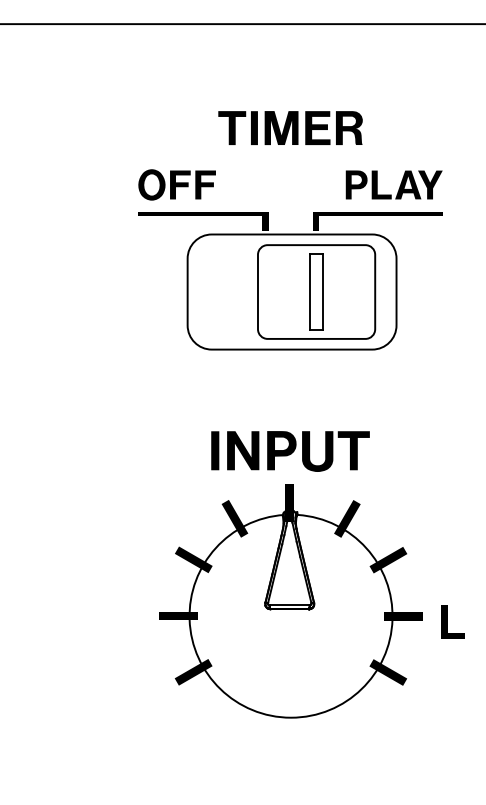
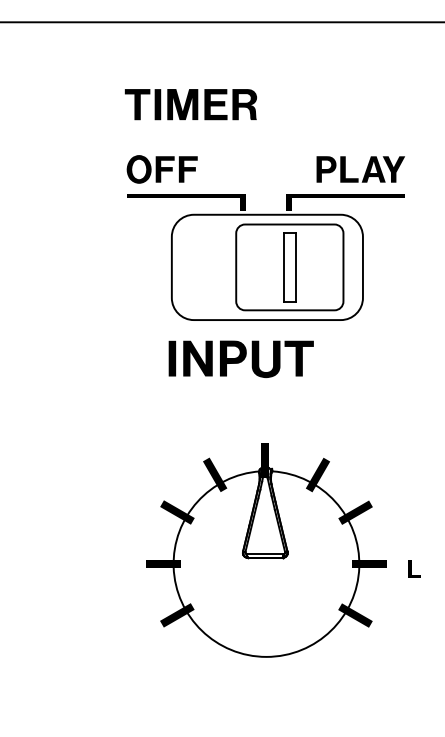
part: (290, 127) -> (190, 104), moved
part: (290, 451) -> (241, 359), moved
part: (452, 621) -> (414, 568), size x0.6

